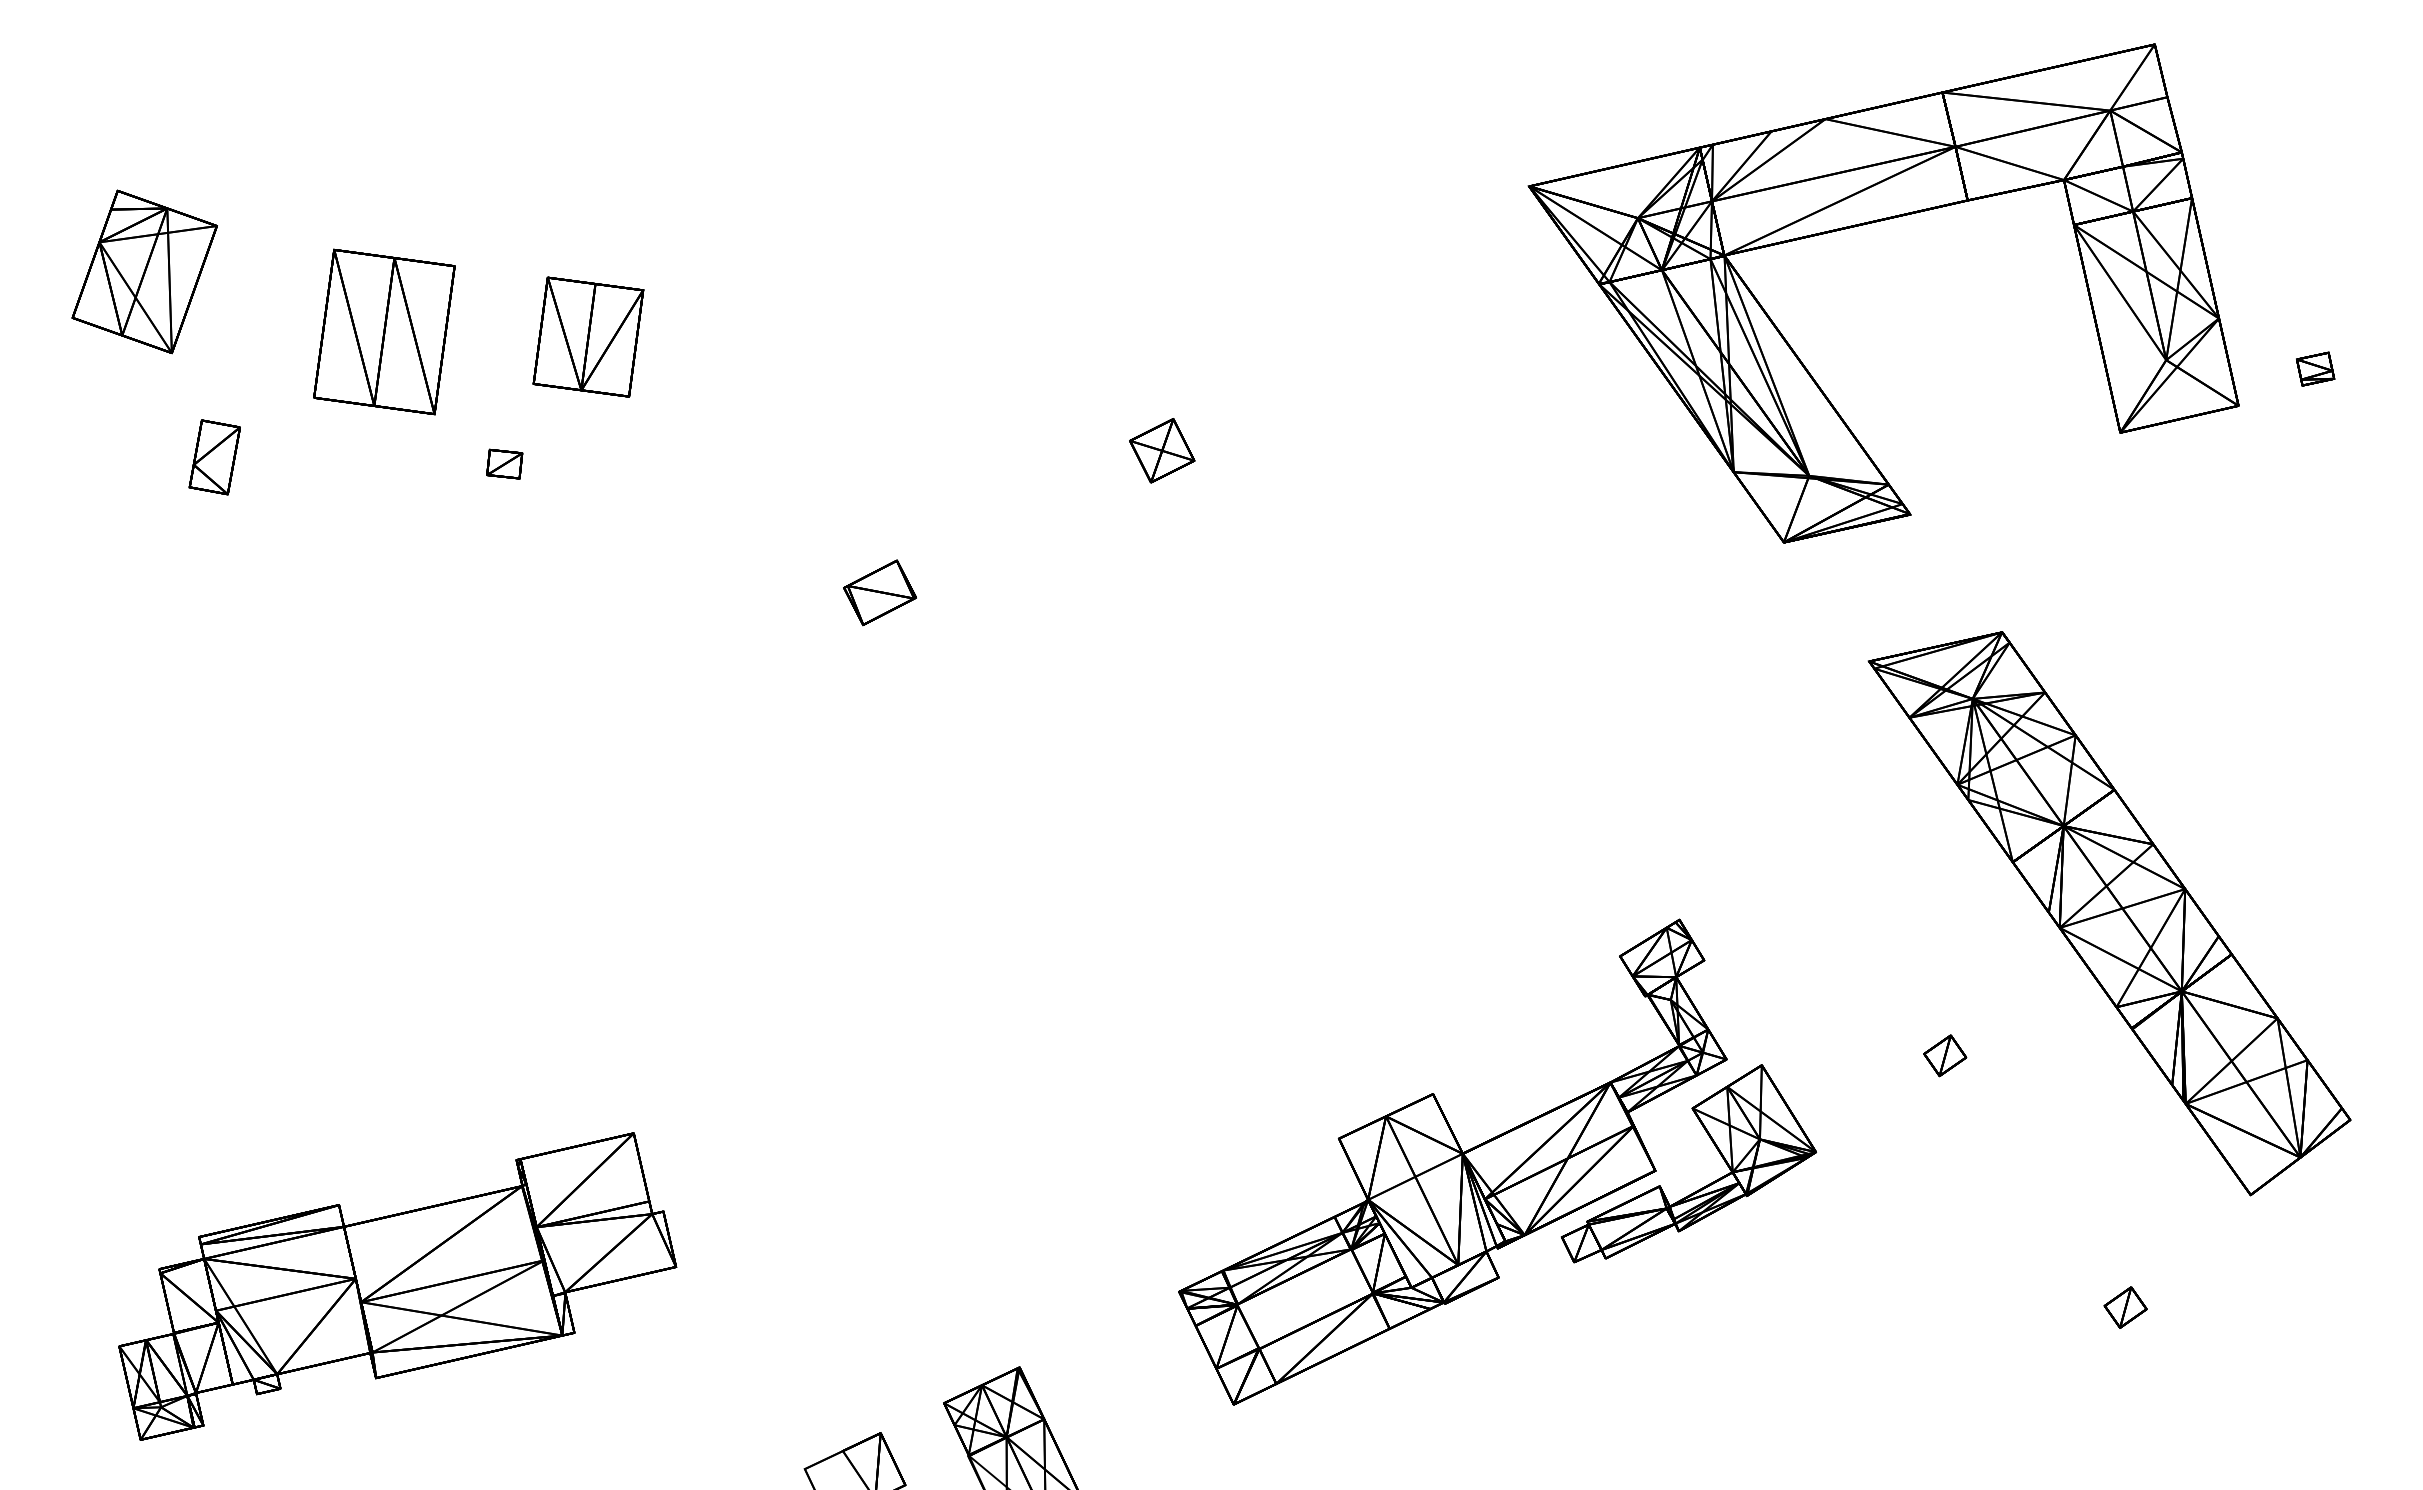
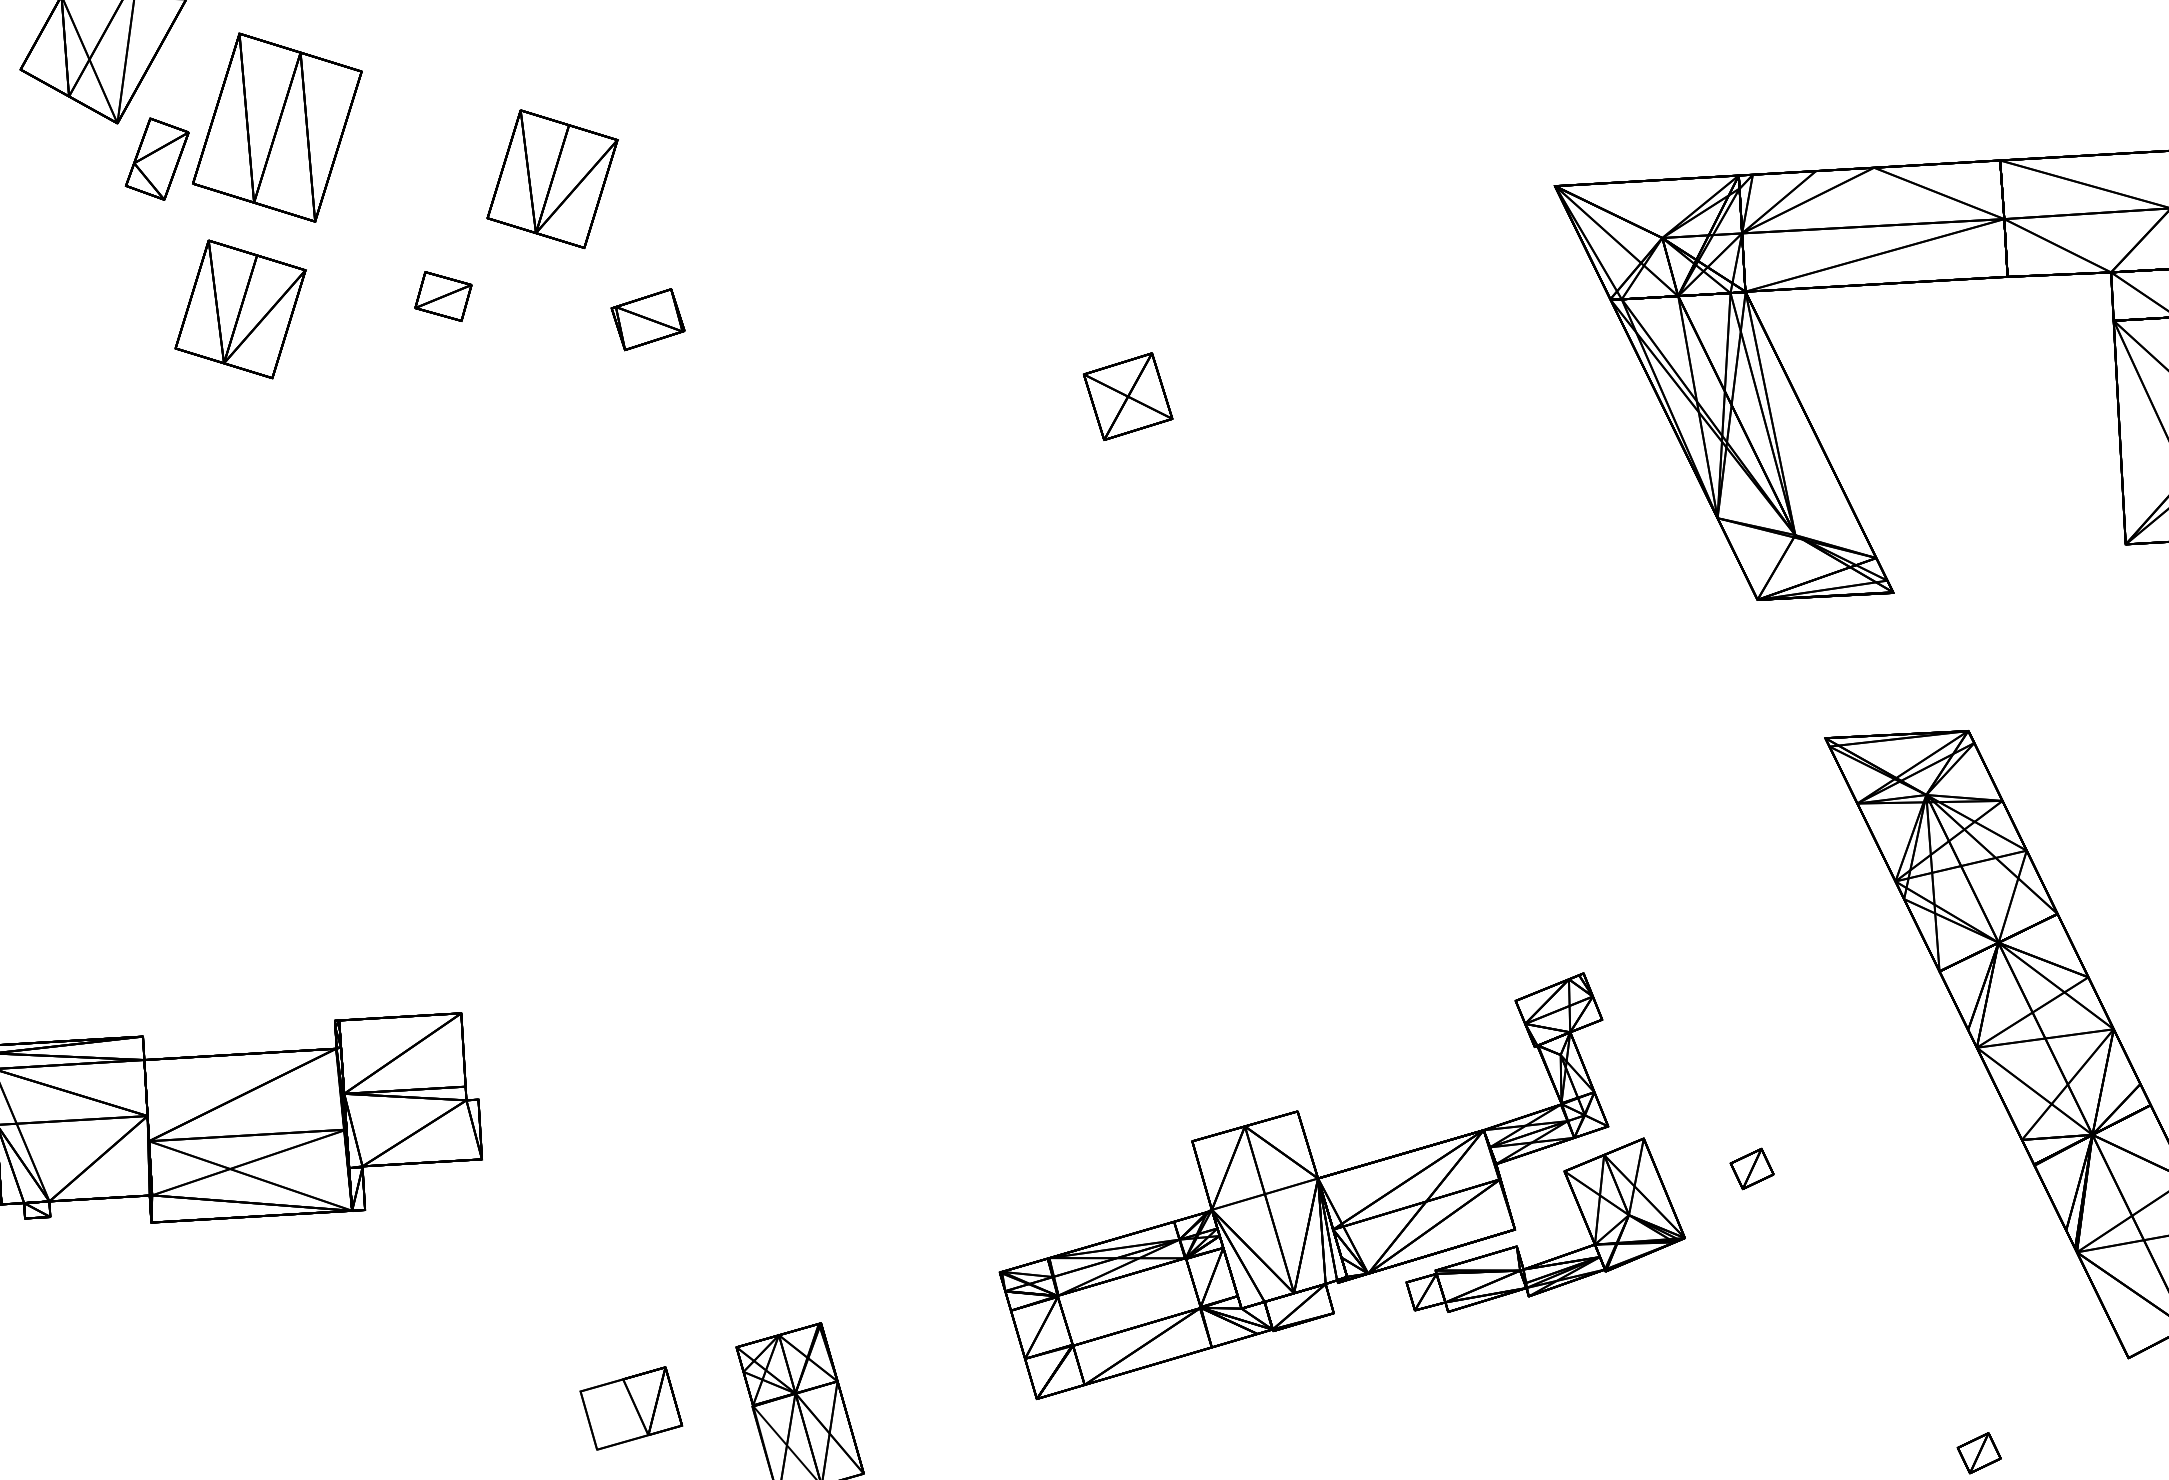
part: (384, 331) -> (277, 127), moved
part: (1162, 450) -> (1128, 396), size x1.4
part: (214, 457) -> (156, 159), moved
part: (504, 463) -> (443, 295), size x1.4
part: (316, 507) -> (240, 308), added
part: (879, 592) -> (647, 319), moved
part: (1945, 1055) -> (1752, 1168), moved

